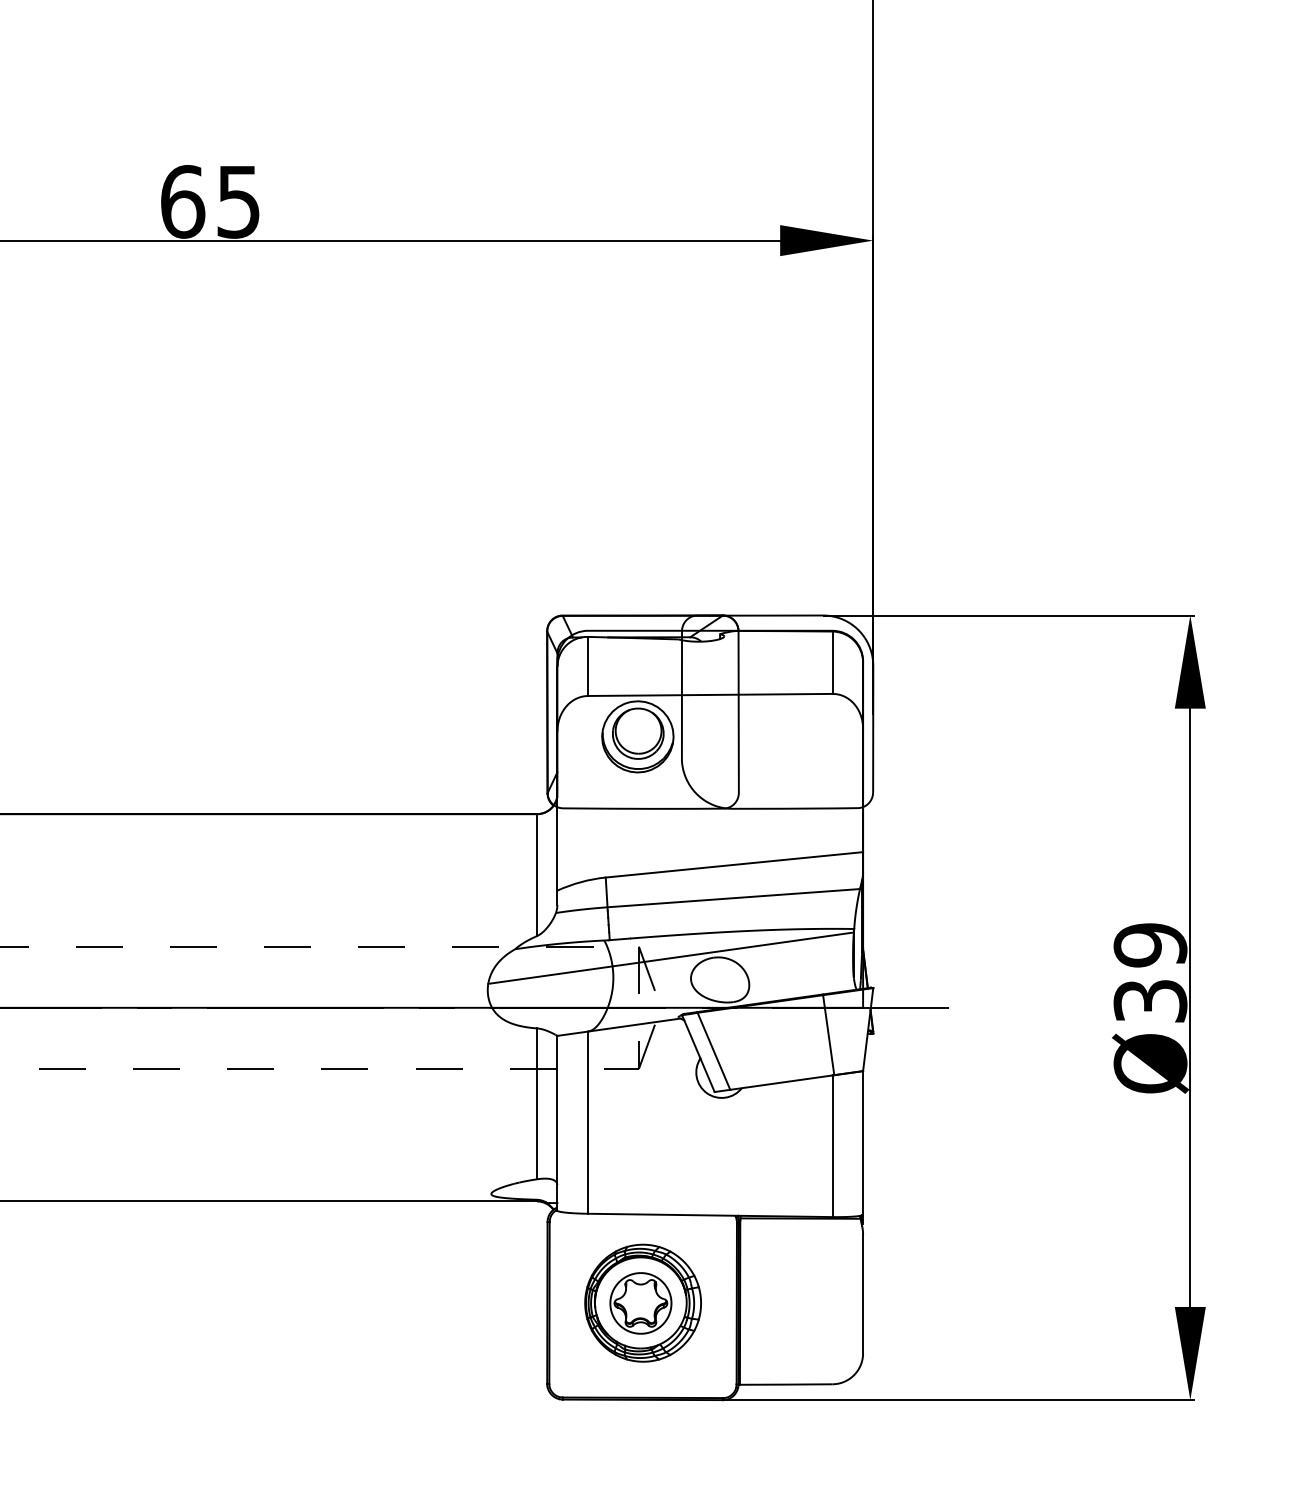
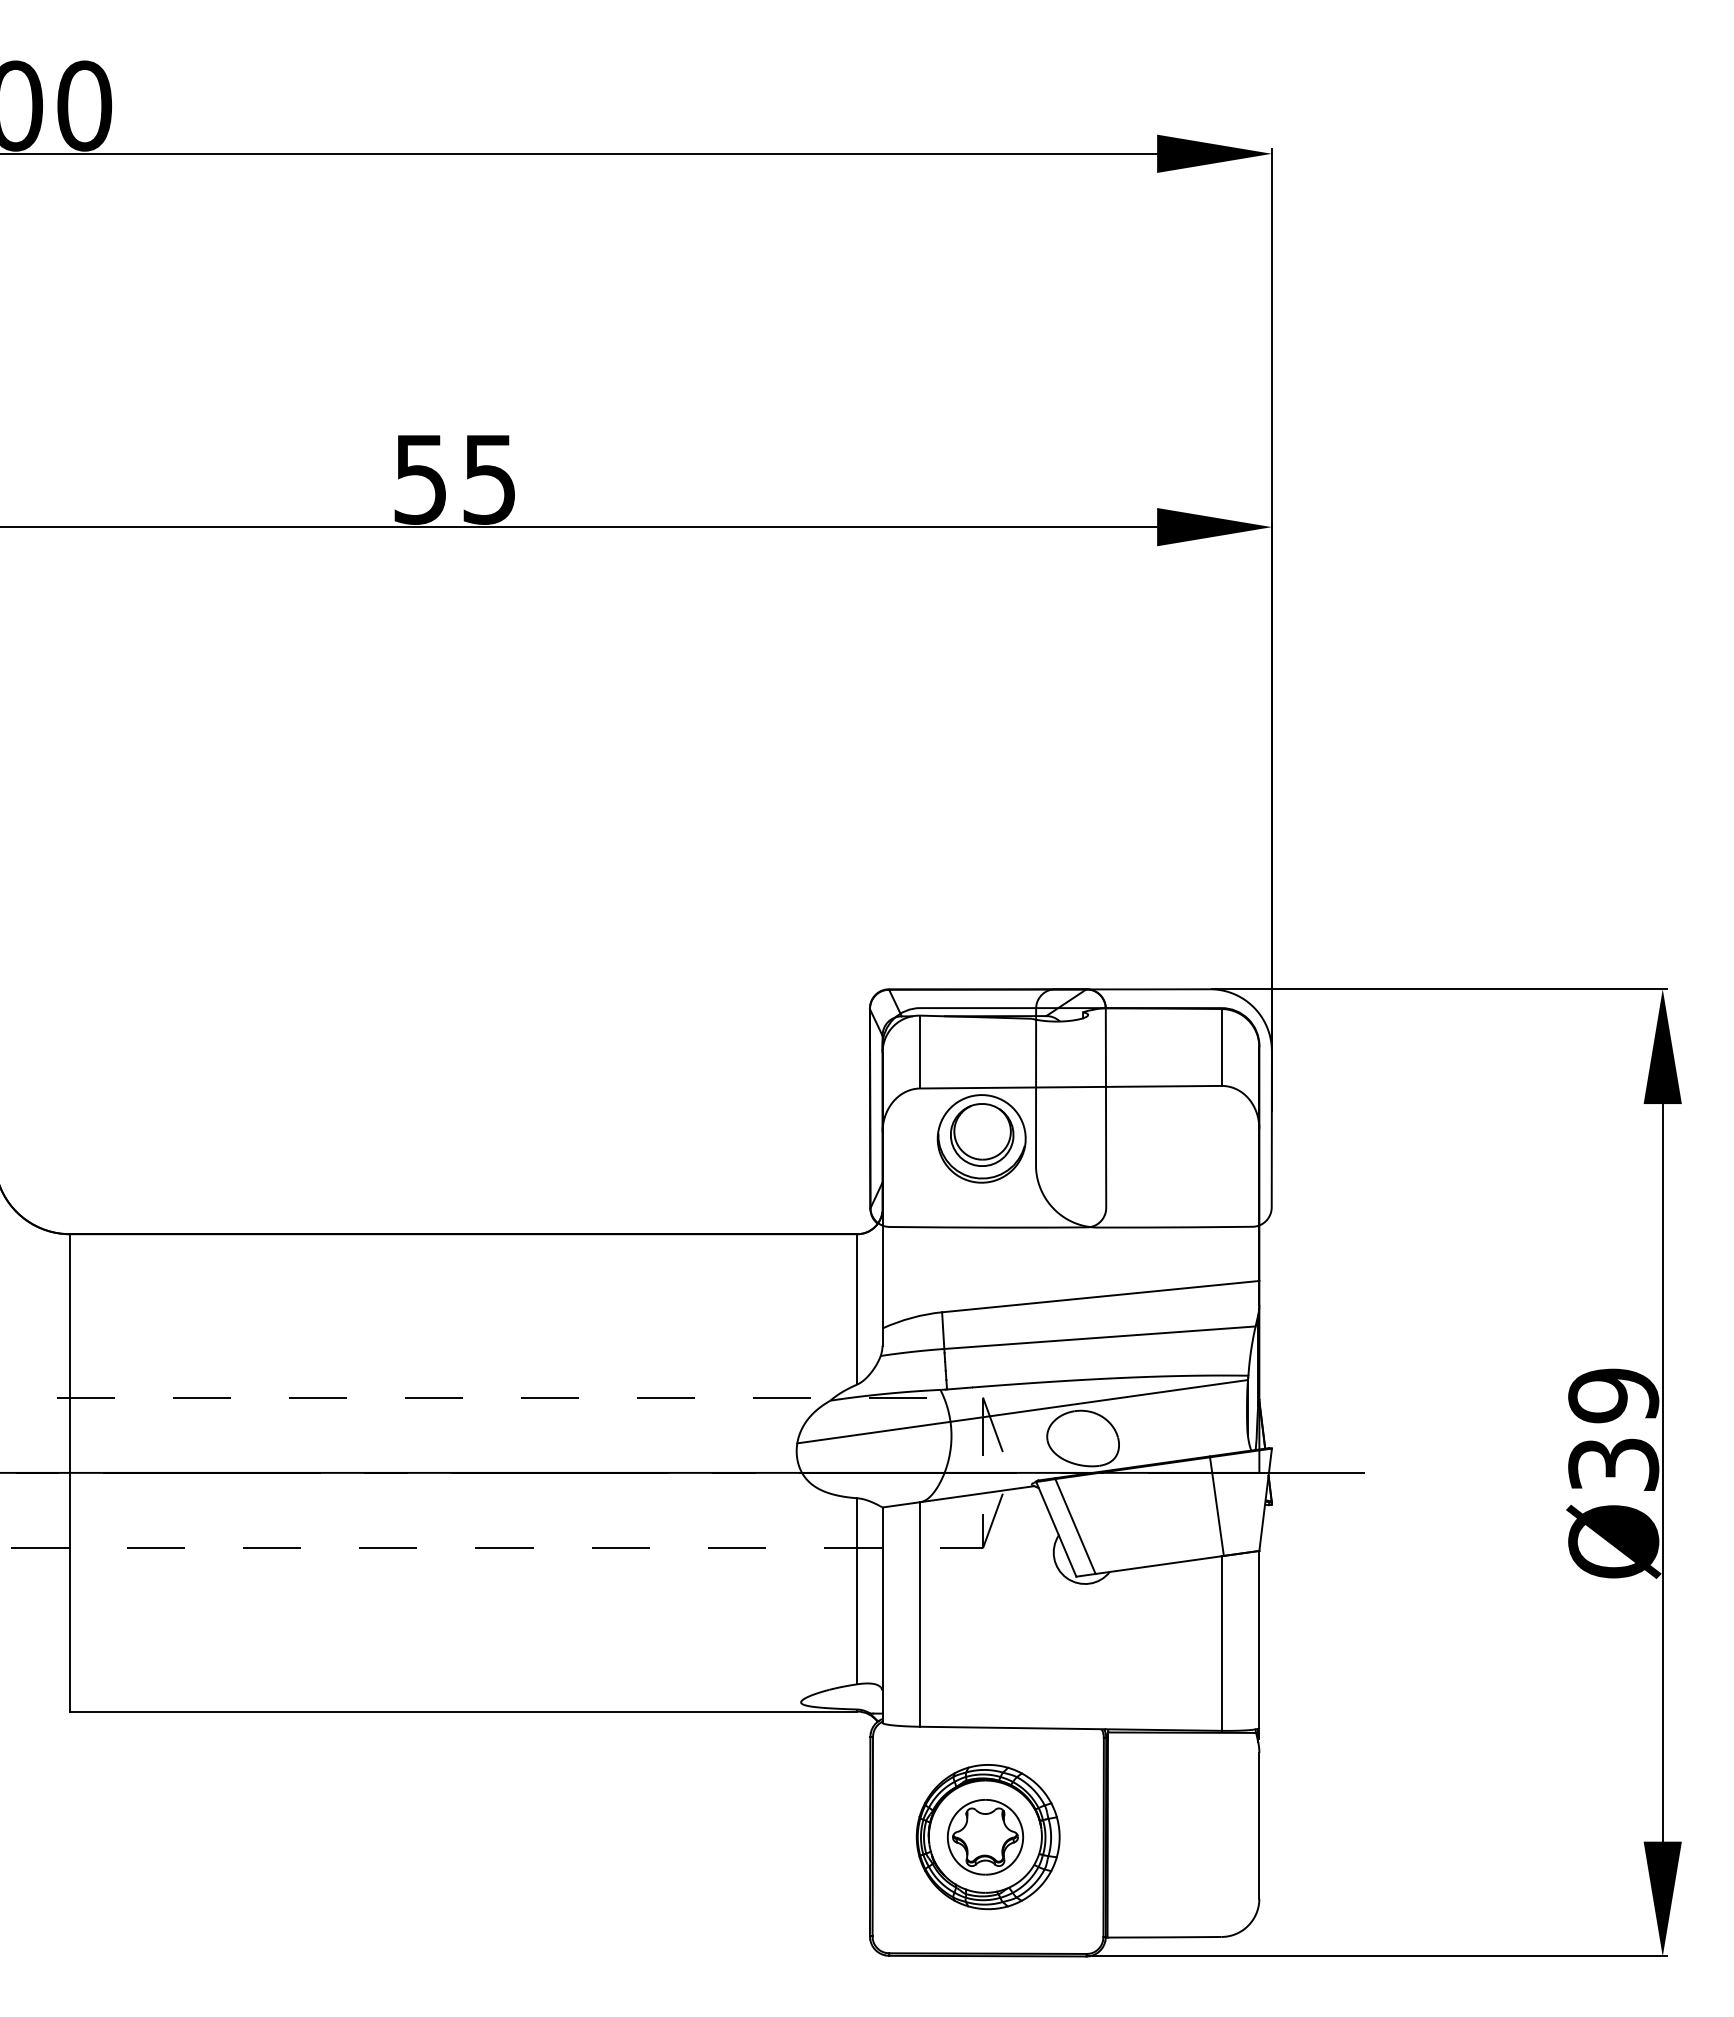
text: (183, 201) -> (421, 478), 65 -> 55

